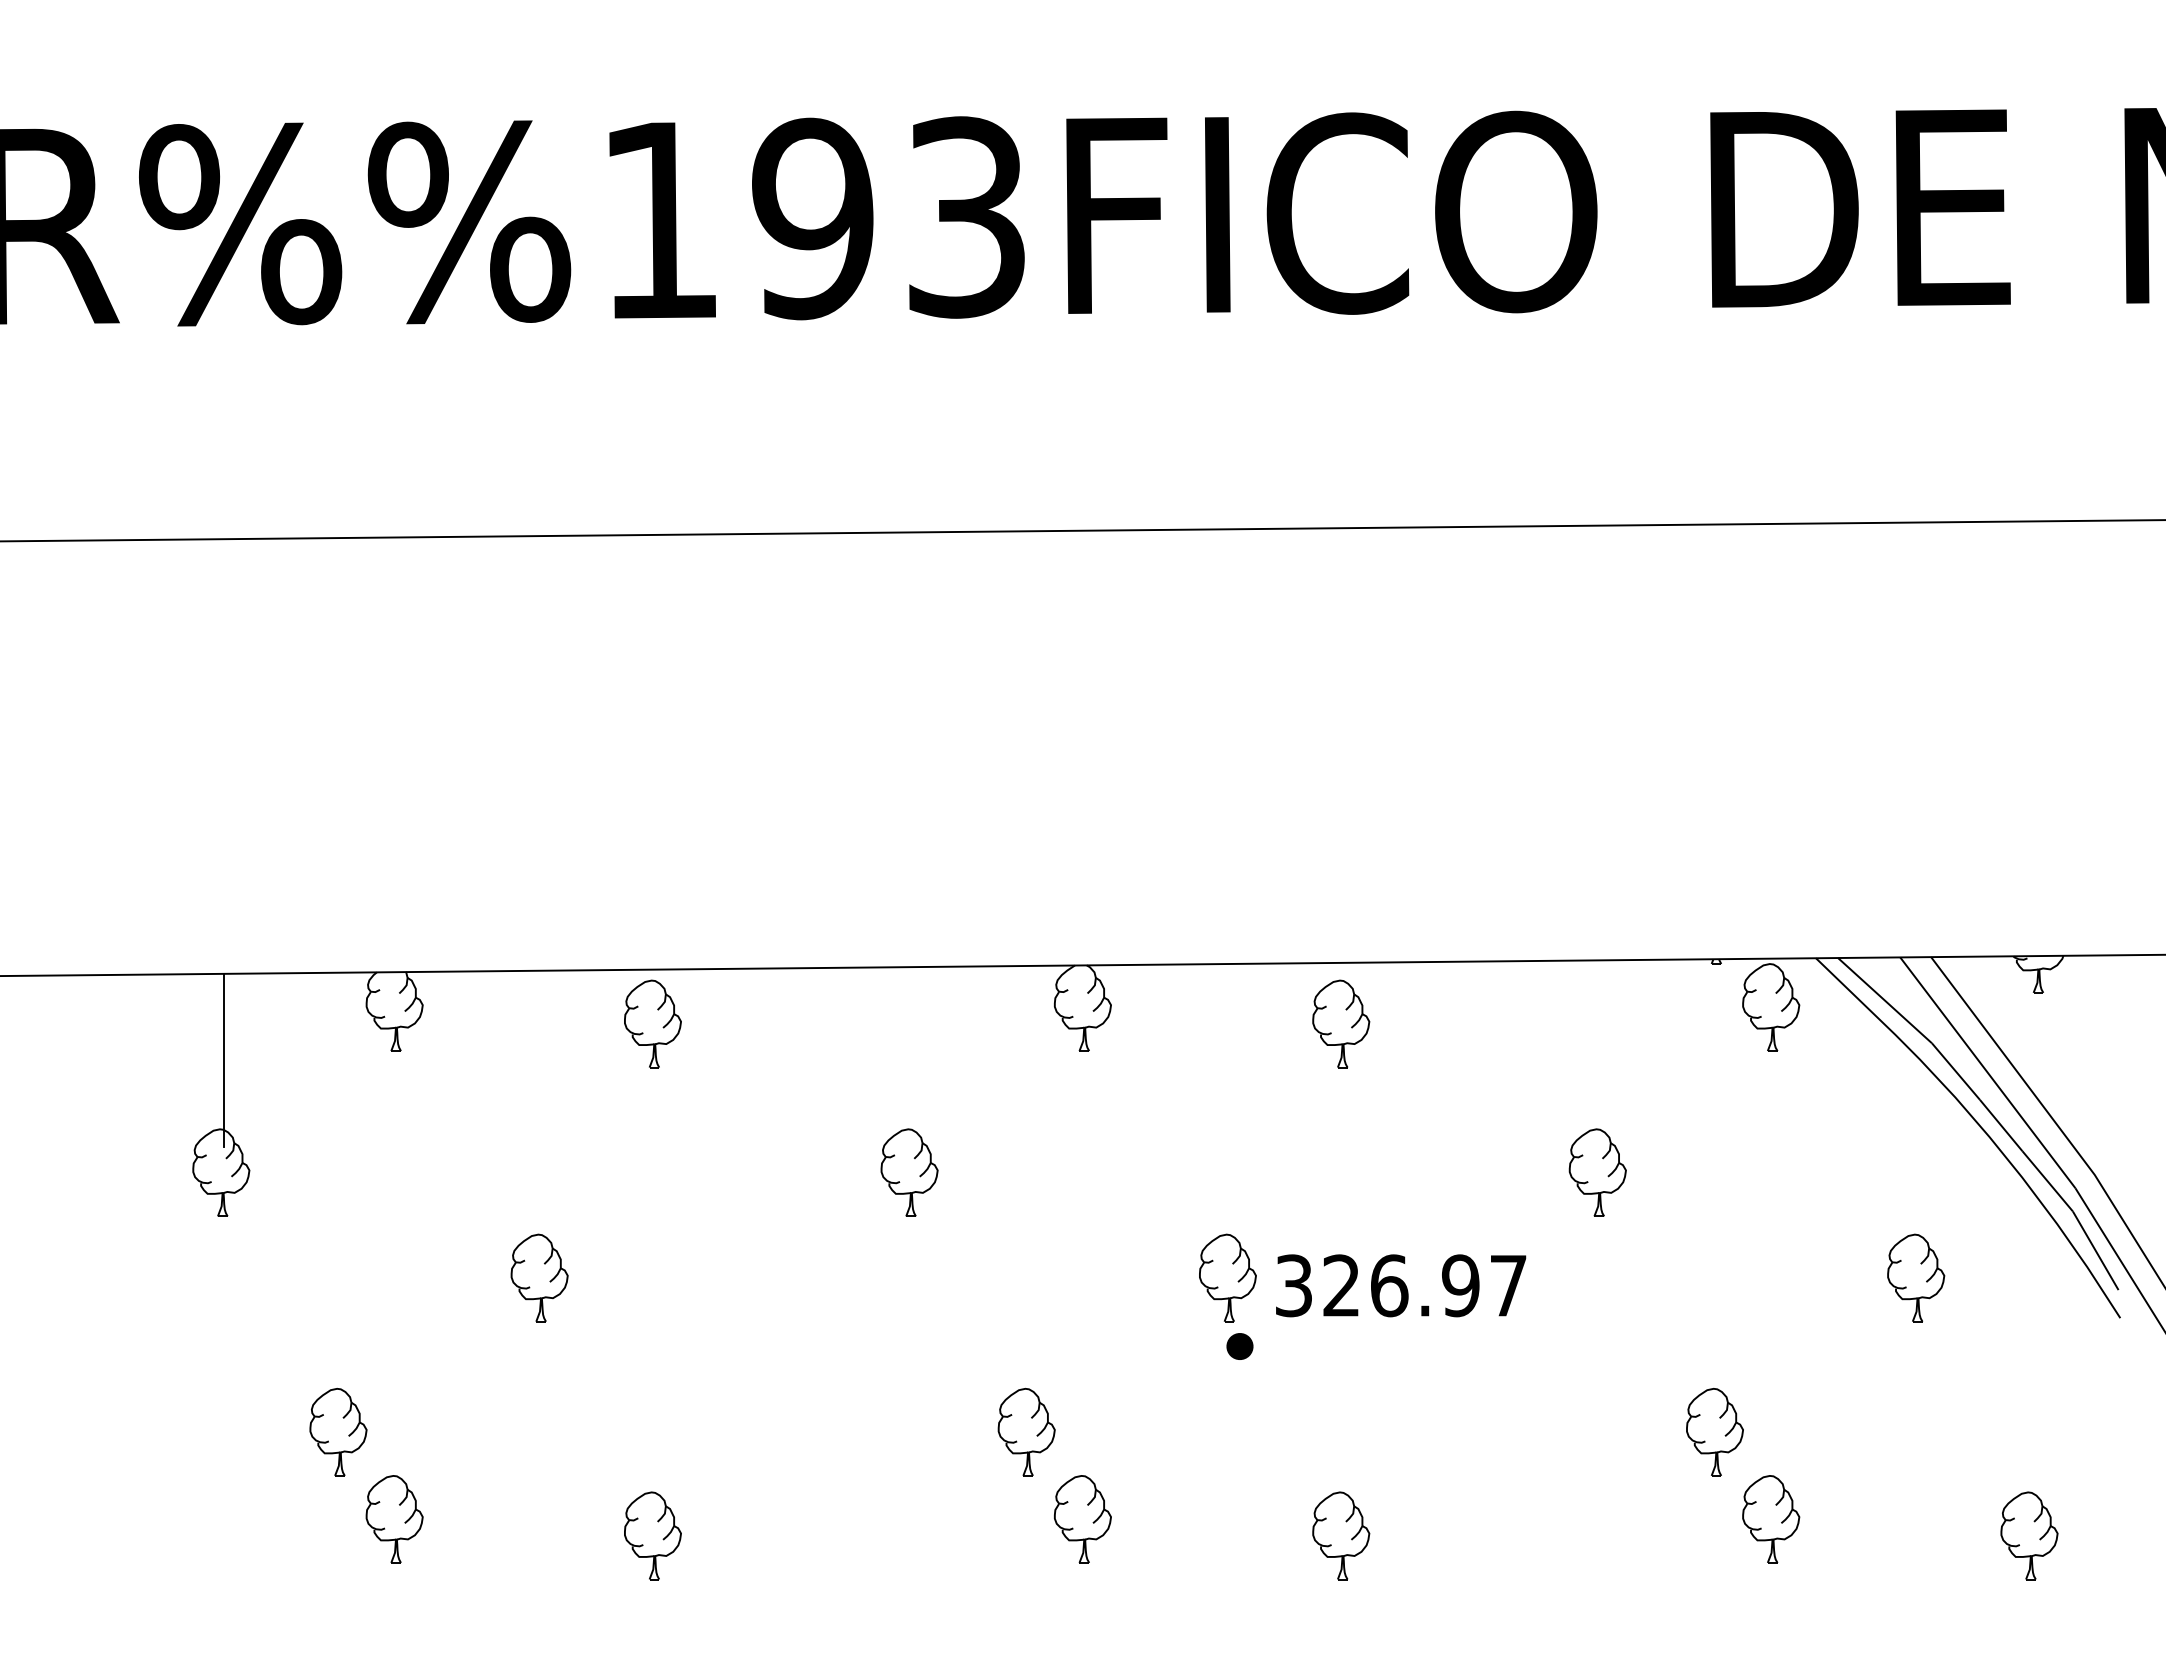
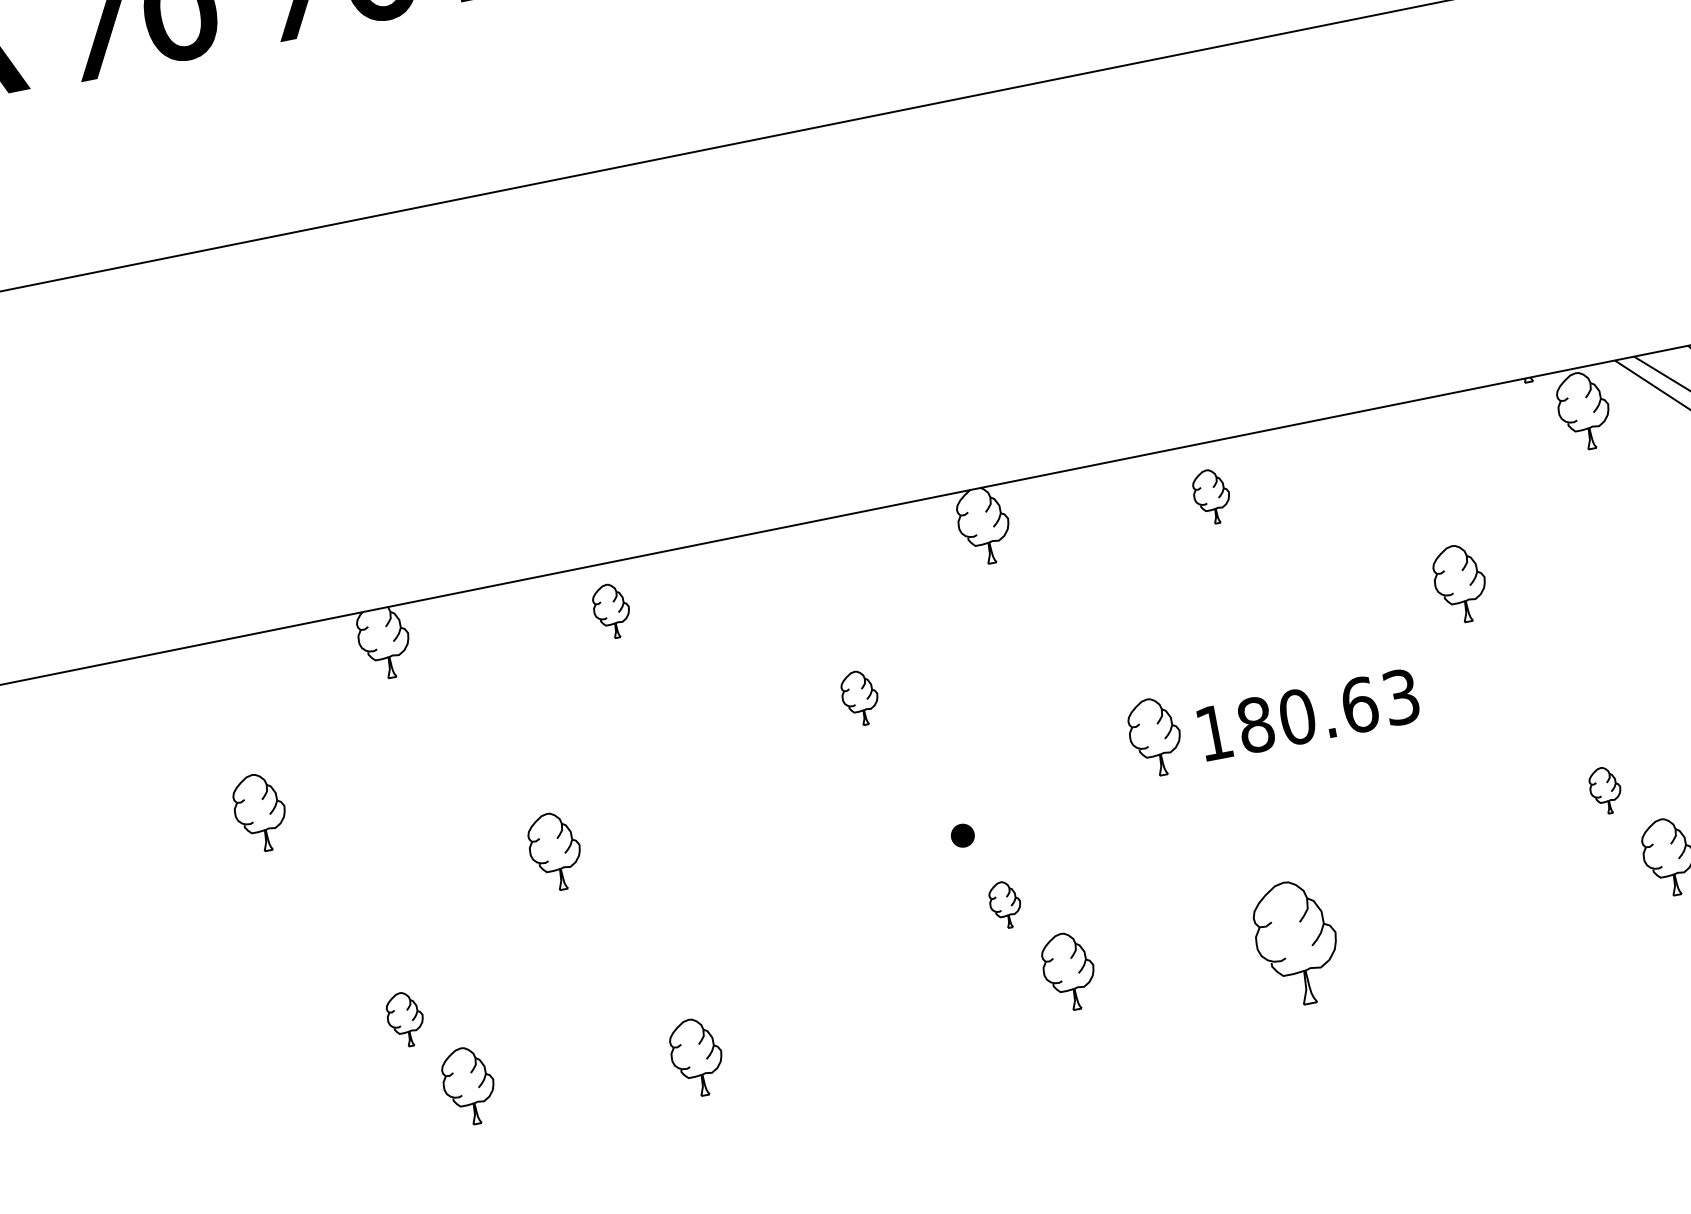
part: (652, 1023) -> (611, 610), size x0.7
part: (1341, 1023) -> (1212, 496), size x0.7
line: (223, 1060) -> (243, 714), removed
part: (909, 1172) -> (860, 698), size x0.7
text: (1401, 1285) -> (1307, 714), 326.97 -> 180.63
part: (1239, 1346) -> (962, 835), moved
part: (1026, 1431) -> (1005, 904), size x0.6
part: (338, 1432) -> (405, 1019), size x0.7
part: (1714, 1432) -> (1605, 790), size x0.6
part: (1341, 1535) -> (1297, 942), size x1.6

